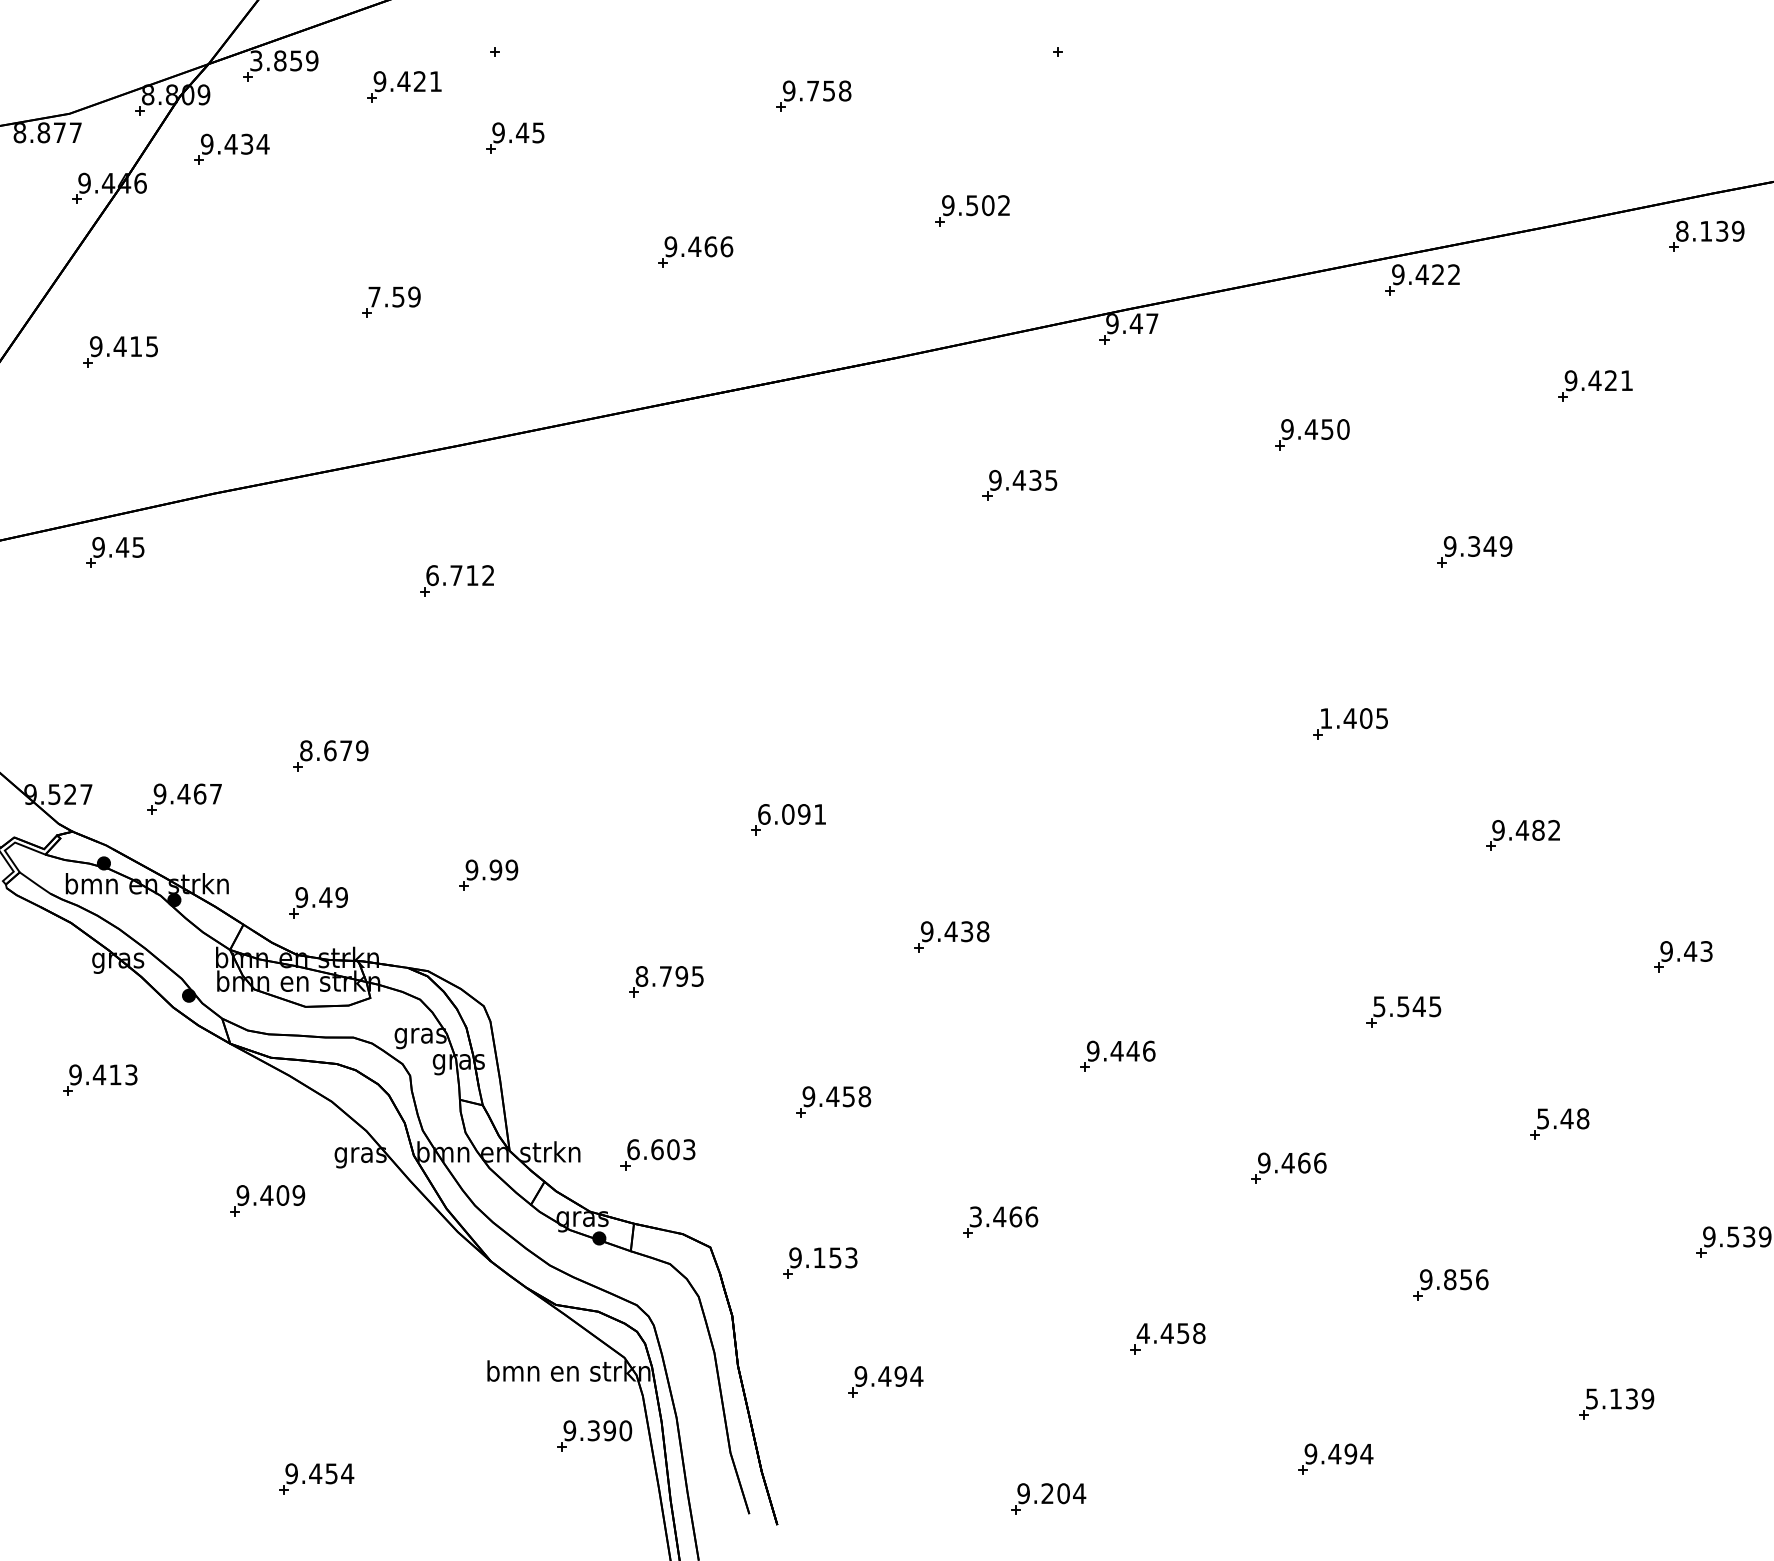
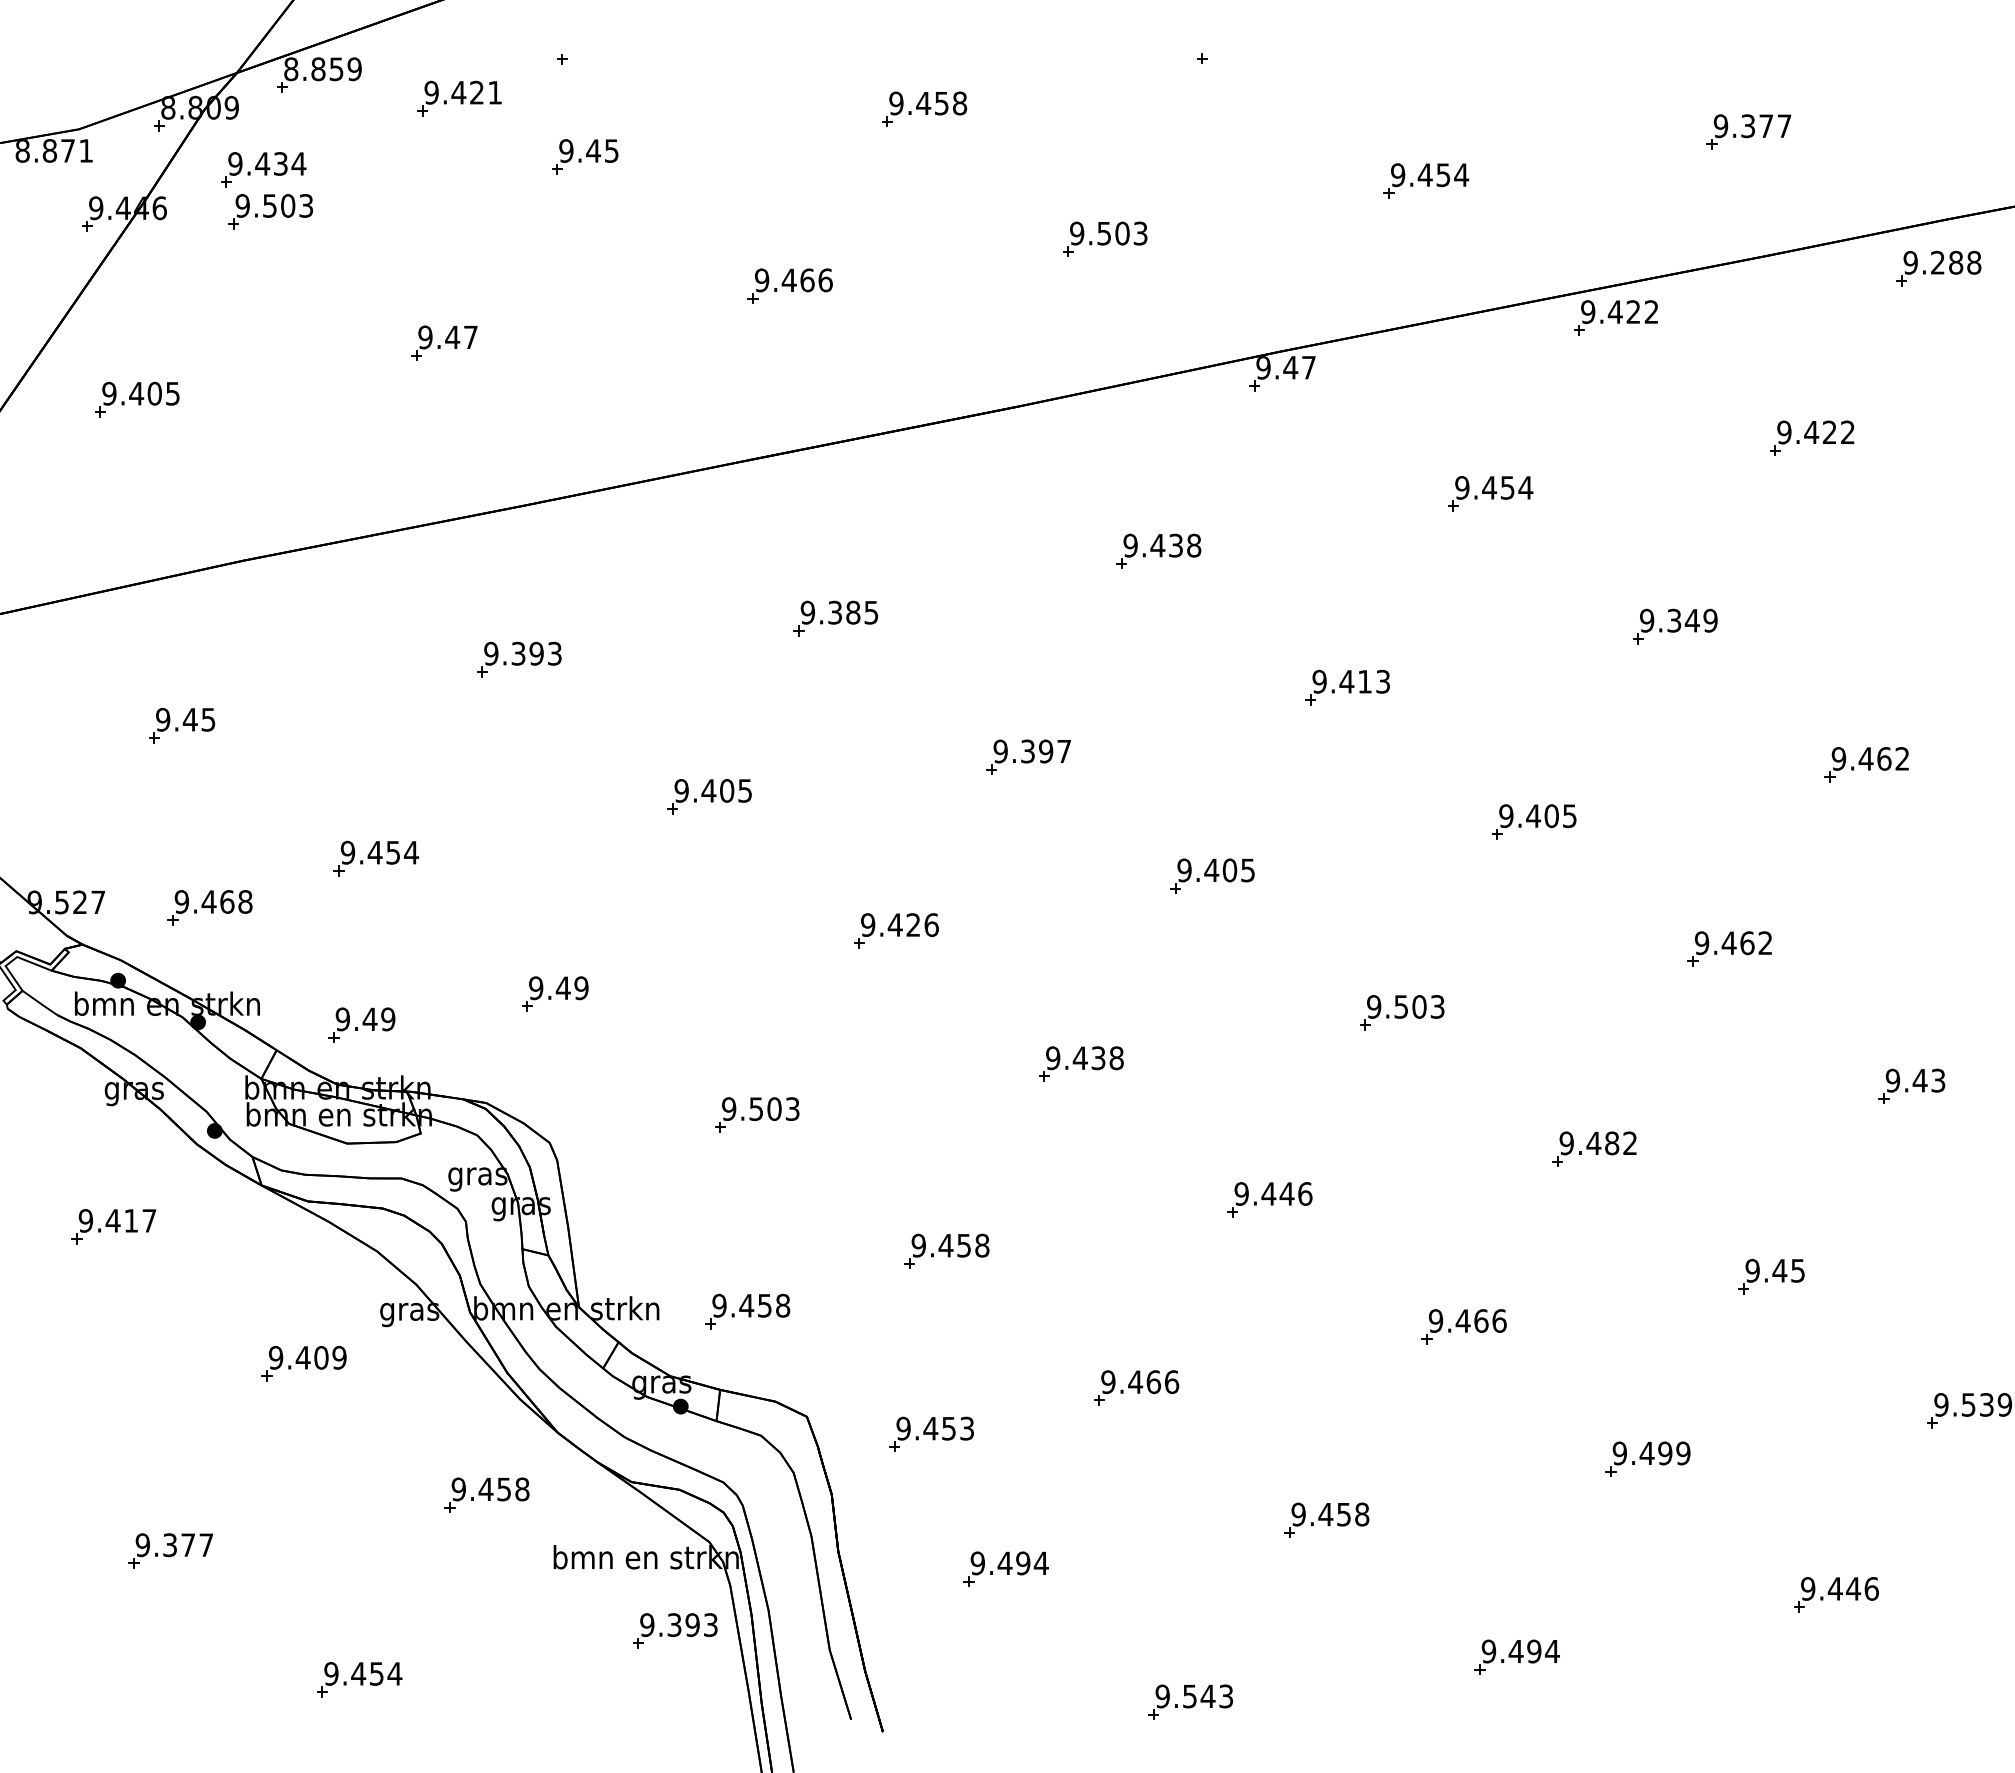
text: (256, 61) -> (291, 69), 3.859 -> 8.859
text: (813, 91) -> (923, 103), 9.758 -> 9.458
part: (1539, 115) -> (1748, 131), added
text: (75, 132) -> (85, 150), 8.877 -> 8.871
part: (1255, 158) -> (1426, 180), added
part: (238, 186) -> (270, 211), added
text: (1004, 205) -> (1140, 233), 9.502 -> 9.503
text: (1710, 231) -> (1942, 262), 8.139 -> 9.288
text: (393, 297) -> (447, 337), 7.59 -> 9.47
text: (135, 346) -> (154, 393), 9.415 -> 9.405
text: (1626, 379) -> (1847, 431), 9.421 -> 9.422
text: (1343, 429) -> (1525, 487), 9.450 -> 9.454
text: (1051, 480) -> (1194, 545), 9.435 -> 9.438
part: (735, 544) -> (835, 618), added
part: (115, 552) -> (182, 725), moved
text: (459, 575) -> (522, 653), 6.712 -> 9.393
part: (1186, 605) -> (1347, 687), added
part: (905, 666) -> (1028, 756), added
part: (1643, 673) -> (1866, 764), added
part: (624, 701) -> (709, 796), added
text: (1326, 718) -> (1506, 816), 1.405 -> 9.405
text: (334, 750) -> (379, 852), 8.679 -> 9.454
part: (1067, 770) -> (1212, 875), added
text: (216, 793) -> (245, 901), 9.467 -> 9.468
text: (791, 813) -> (899, 924), 6.091 -> 9.426
text: (1538, 829) -> (1747, 942), 9.482 -> 9.462
text: (495, 870) -> (562, 988), 9.99 -> 9.49
part: (1234, 891) -> (1402, 1012), added
text: (669, 975) -> (760, 1108), 8.795 -> 9.503
text: (1406, 1006) -> (1597, 1143), 5.545 -> 9.482
text: (131, 1074) -> (149, 1220), 9.413 -> 9.417
text: (1563, 1118) -> (1775, 1270), 5.48 -> 9.45
text: (661, 1149) -> (751, 1305), 6.603 -> 9.458
text: (975, 1216) -> (1108, 1381), 3.466 -> 9.466
text: (819, 1257) -> (930, 1428), 9.153 -> 9.453
text: (1465, 1279) -> (1664, 1453), 9.856 -> 9.499
part: (428, 1315) -> (486, 1494), added
text: (1143, 1333) -> (1298, 1514), 4.458 -> 9.458
part: (150, 1365) -> (170, 1550), added
text: (1619, 1398) -> (1839, 1588), 5.139 -> 9.446
text: (625, 1430) -> (710, 1624), 9.390 -> 9.393
text: (1063, 1493) -> (1208, 1696), 9.204 -> 9.543

